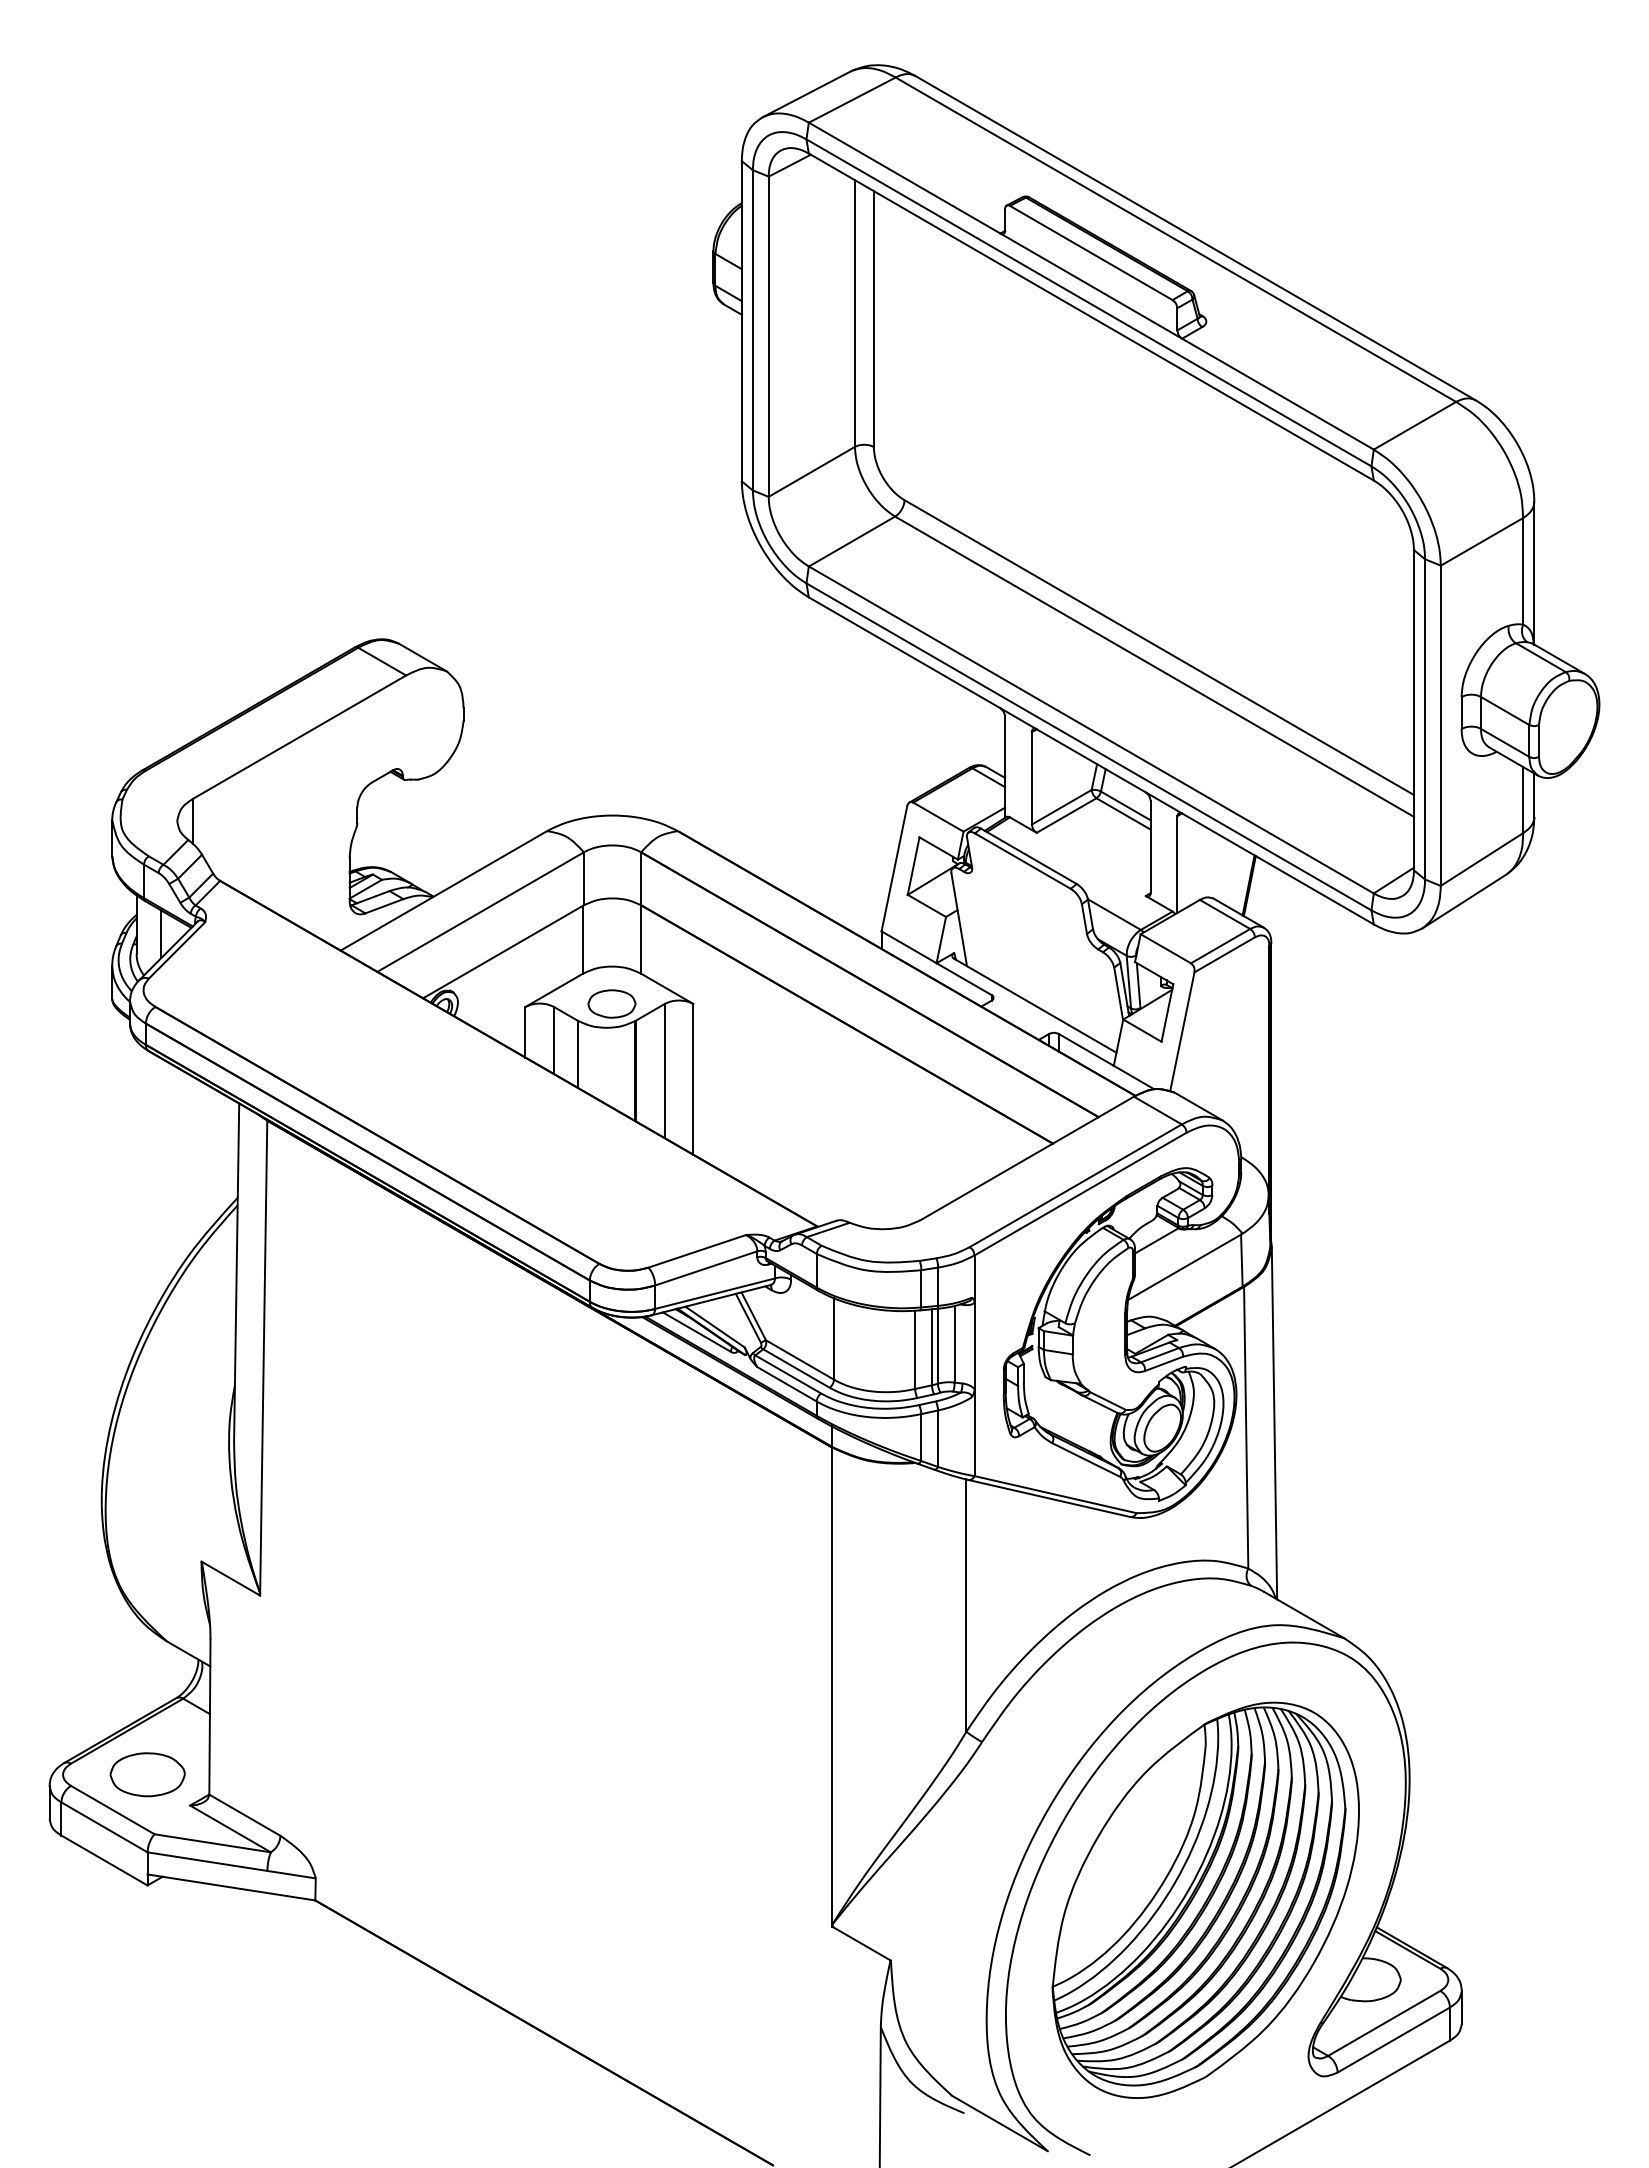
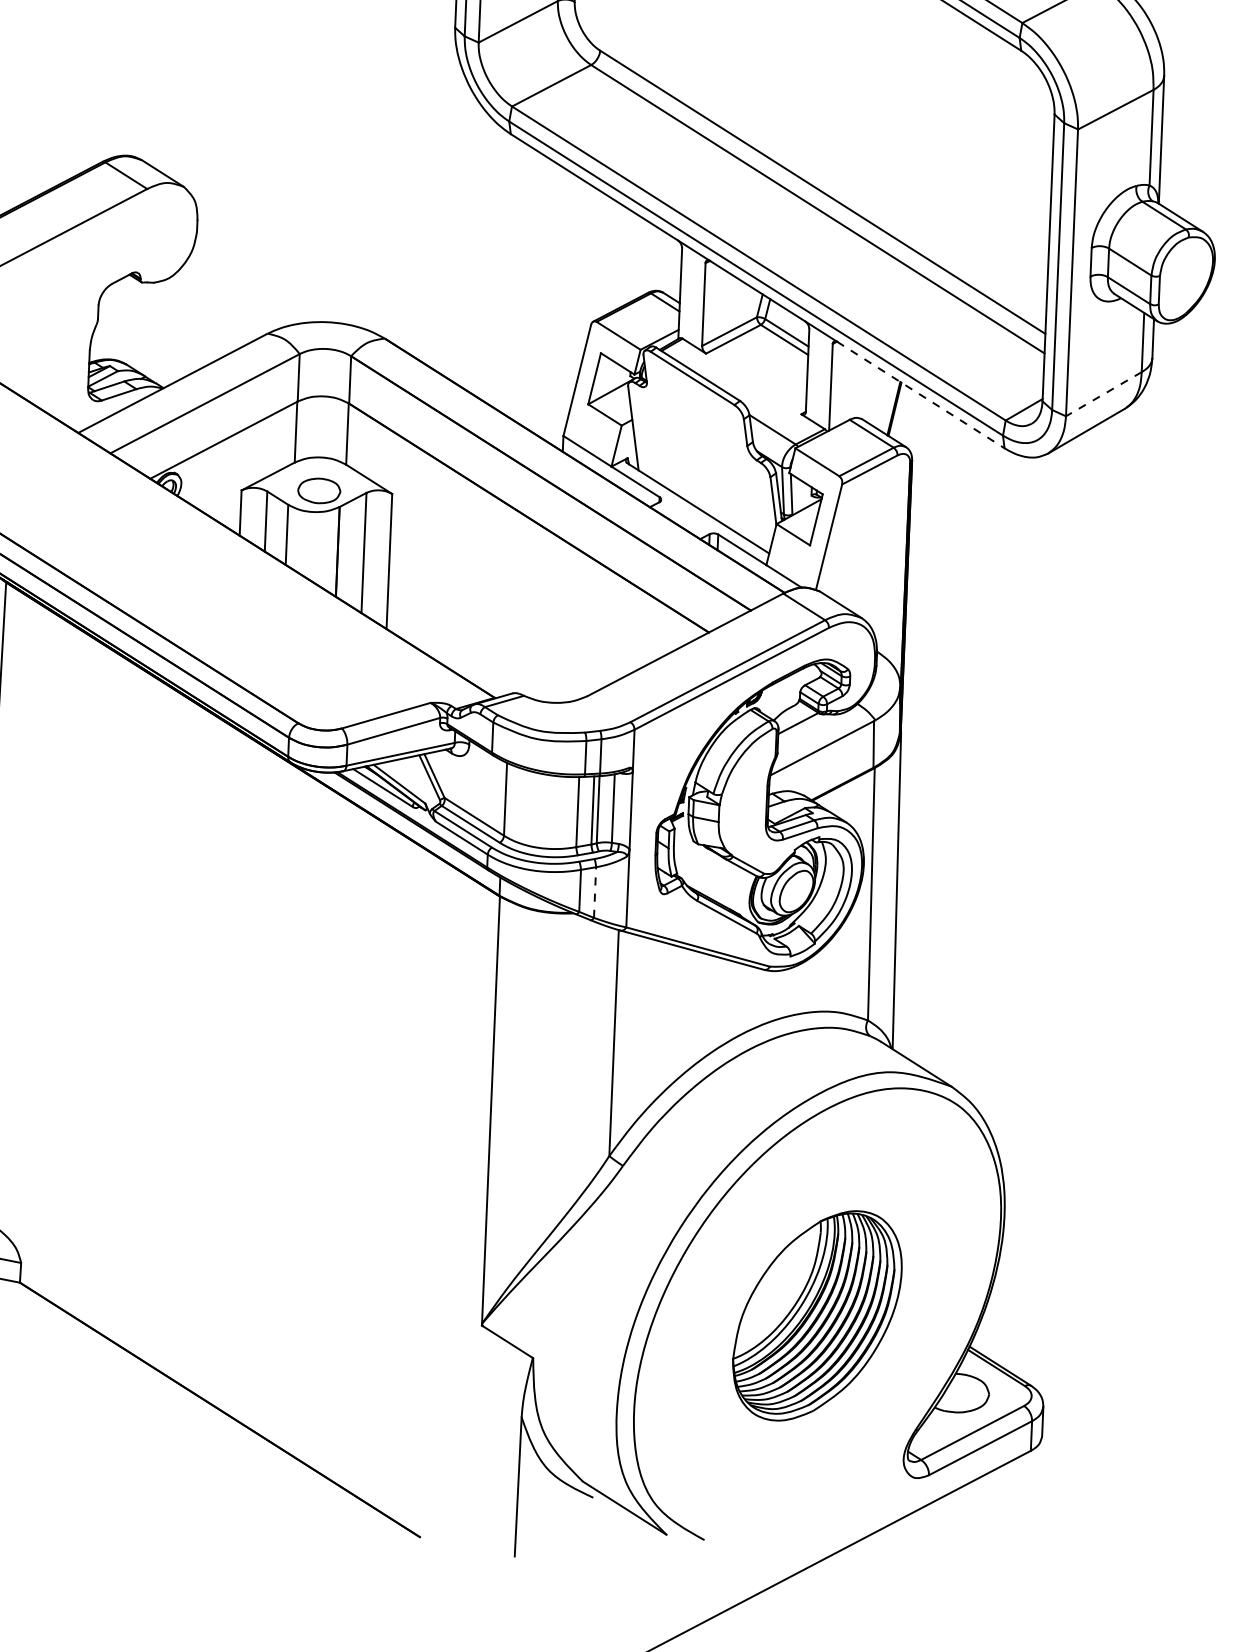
line: (1481, 859) -> (1103, 394), solid -> dashed
line: (1278, 868) -> (921, 394), solid -> dashed
line: (938, 1438) -> (595, 892), solid -> dashed
part: (1205, 1899) -> (817, 1315), size x0.6

